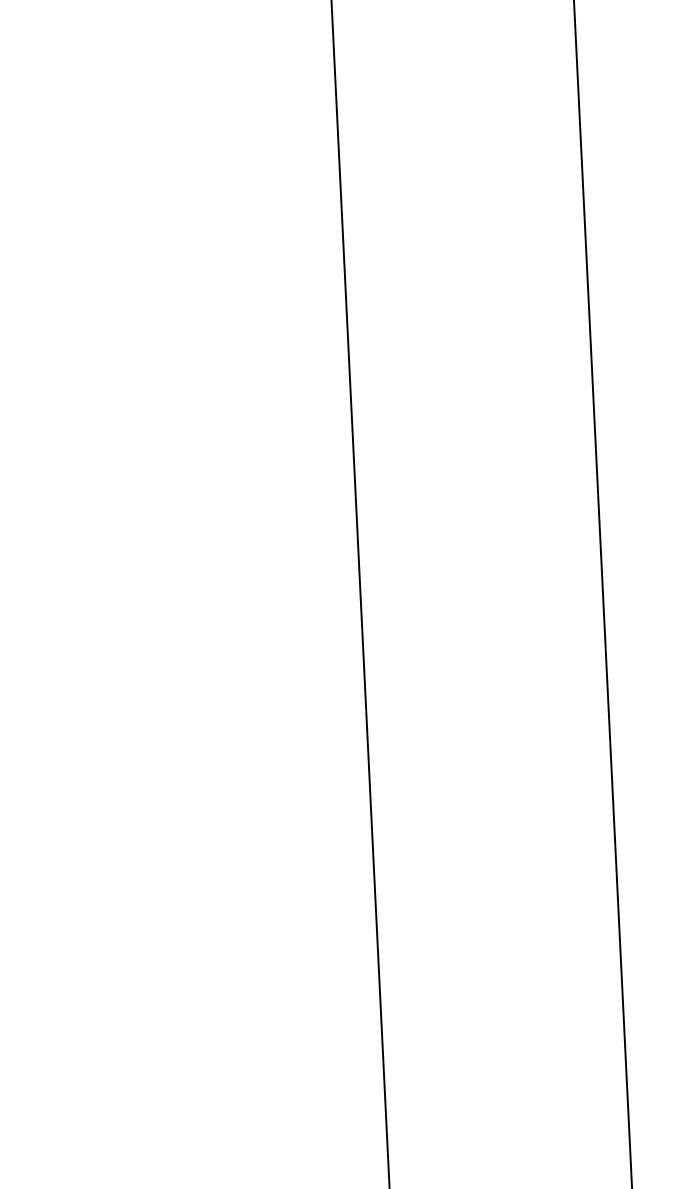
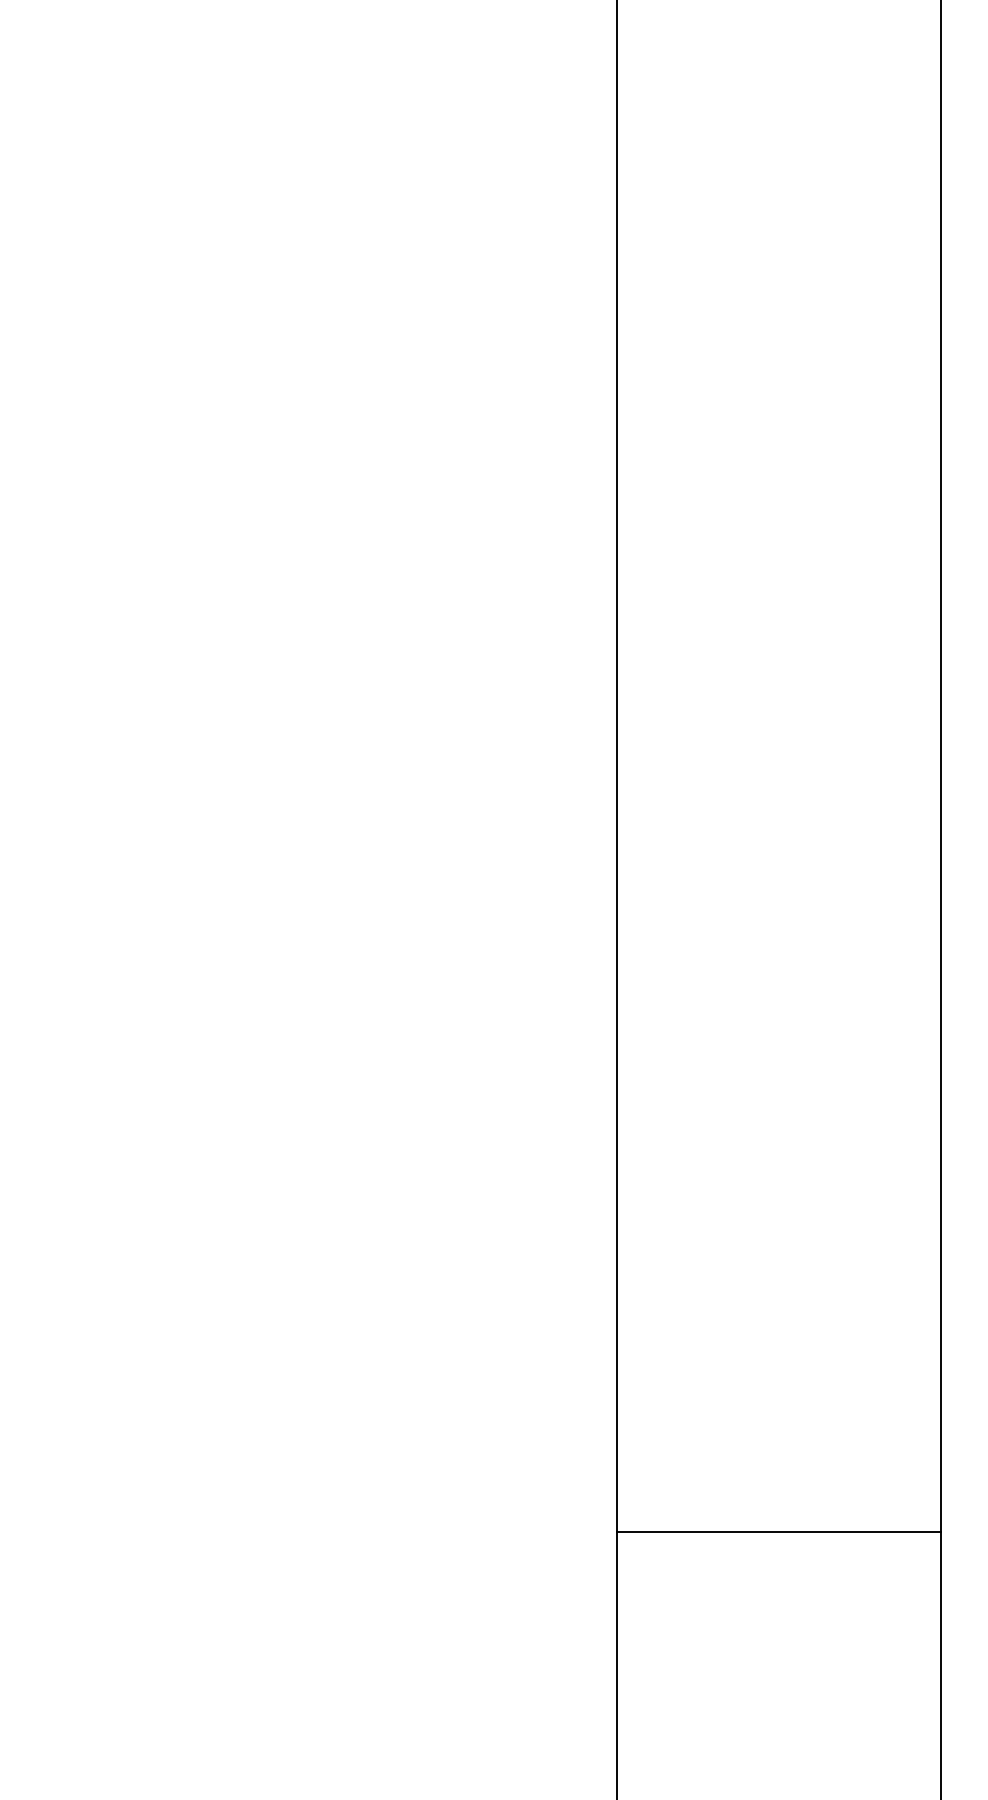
line: (502, 1024) -> (778, 1532), added

